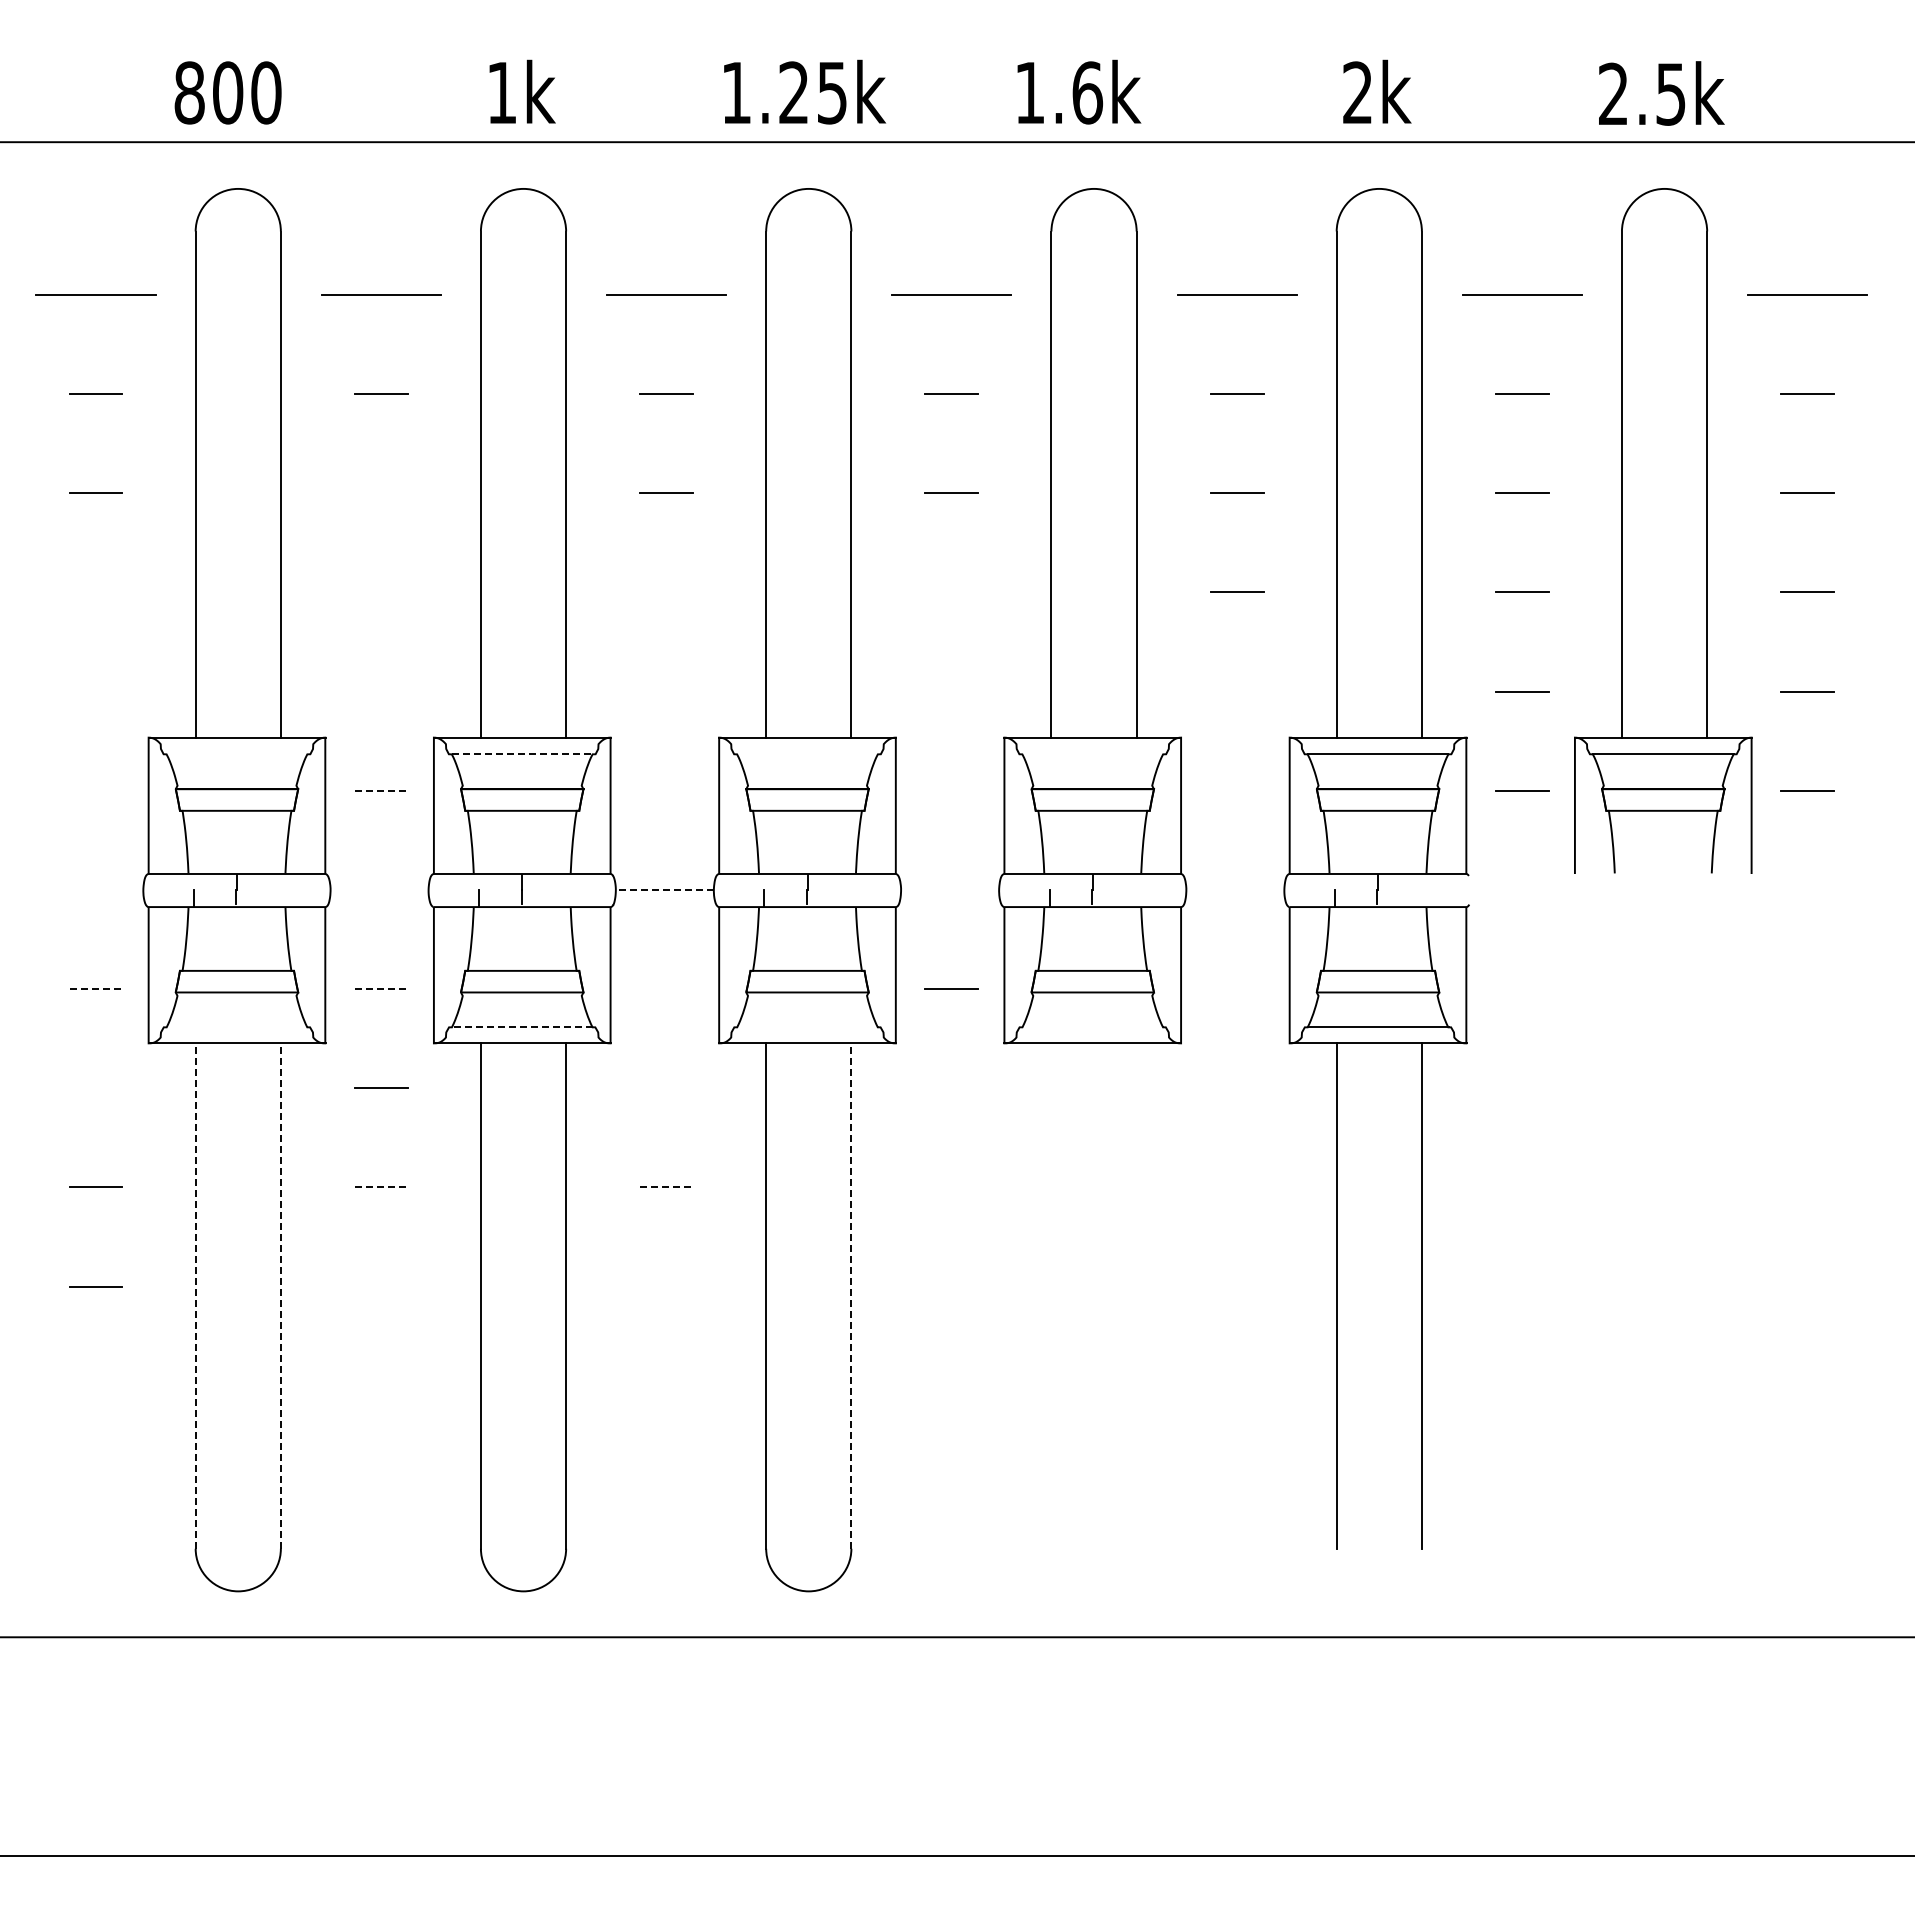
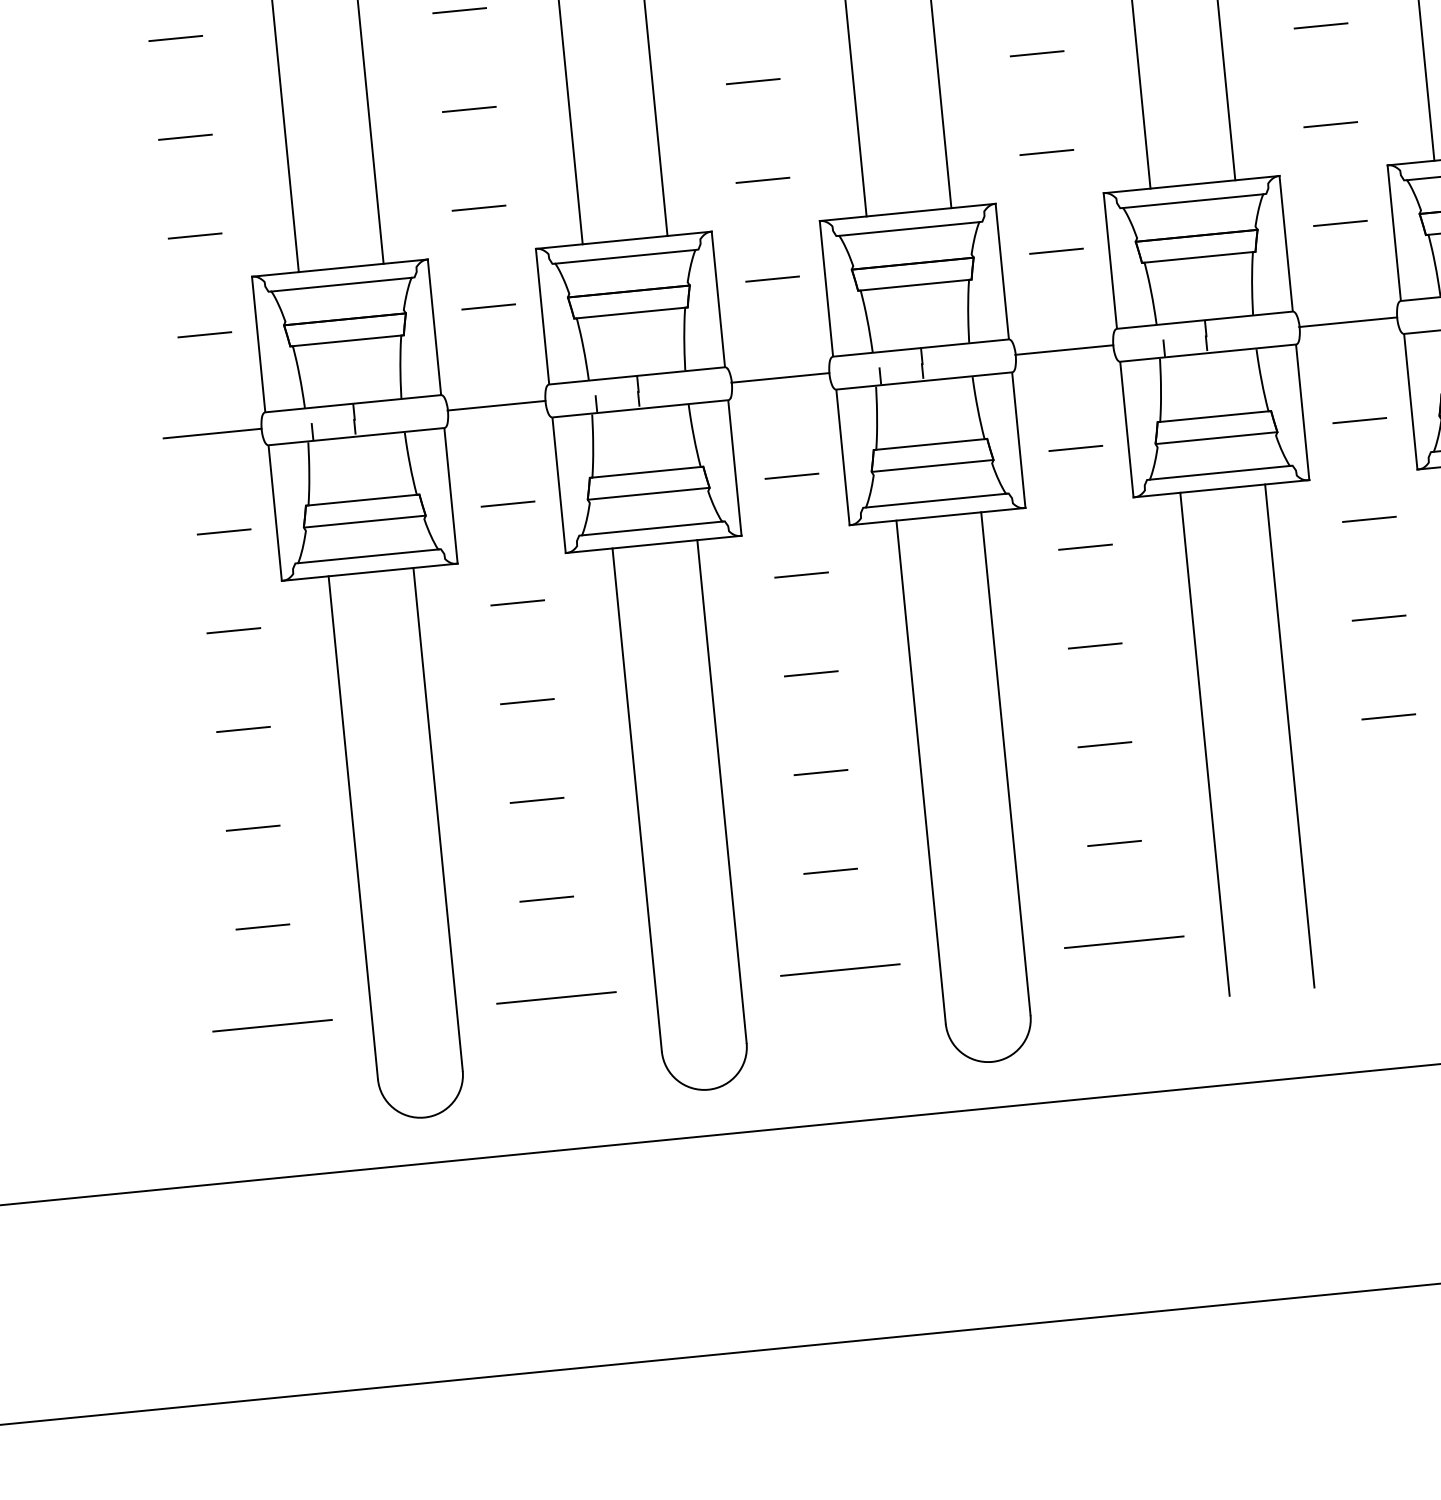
line: (380, 493) -> (458, 11), added
line: (95, 592) -> (184, 137), added
line: (380, 592) -> (468, 109), added
line: (666, 592) -> (753, 81), added
line: (951, 592) -> (1036, 53), added
line: (95, 691) -> (194, 235), added
line: (380, 691) -> (478, 208), added
line: (666, 691) -> (762, 180), added
line: (951, 691) -> (1046, 152), added
line: (1236, 691) -> (1330, 124), added
line: (236, 754) -> (341, 284), added
line: (522, 754) -> (625, 256), dashed -> solid
line: (807, 754) -> (909, 229), added
line: (1092, 754) -> (1193, 201), added
line: (95, 790) -> (204, 334), added
line: (381, 790) -> (488, 306), dashed -> solid
line: (666, 790) -> (772, 278), added
line: (951, 790) -> (1056, 250), added
line: (1236, 790) -> (1339, 223), added
line: (93, 889) -> (211, 433), added
line: (379, 889) -> (496, 405), added
line: (664, 889) -> (780, 377), dashed -> solid
line: (949, 889) -> (1063, 349), added
line: (1234, 889) -> (1347, 321), added
line: (96, 989) -> (224, 532), dashed -> solid
line: (381, 989) -> (508, 504), dashed -> solid
line: (666, 989) -> (791, 476), added
line: (1236, 989) -> (1359, 421), added
line: (236, 1027) -> (367, 556), added
line: (522, 1027) -> (652, 528), dashed -> solid
line: (807, 1027) -> (936, 500), added
line: (1092, 1027) -> (1219, 473), added
line: (95, 1088) -> (233, 631), added
line: (666, 1088) -> (801, 575), added
line: (951, 1088) -> (1085, 547), added
line: (1236, 1088) -> (1368, 519), added
line: (951, 1186) -> (1094, 645), added
line: (381, 1187) -> (527, 701), dashed -> solid
line: (667, 1187) -> (812, 673), dashed -> solid
line: (1236, 1187) -> (1378, 618), added
line: (380, 1286) -> (536, 800), added
line: (666, 1286) -> (820, 772), added
line: (951, 1286) -> (1104, 744), added
line: (1236, 1286) -> (1388, 716), added
line: (1051, 1295) -> (1204, 743), added
line: (1136, 1295) -> (1289, 735), added
line: (195, 1296) -> (353, 828), dashed -> solid
line: (280, 1296) -> (437, 819), dashed -> solid
line: (851, 1296) -> (1006, 764), dashed -> solid
line: (95, 1385) -> (262, 926), added
line: (380, 1385) -> (545, 898), added
line: (666, 1385) -> (830, 870), added
line: (951, 1385) -> (1114, 843), added
line: (381, 1484) -> (556, 997), added
line: (666, 1484) -> (840, 969), added
line: (95, 1485) -> (272, 1026), added
line: (951, 1485) -> (1124, 942), added

